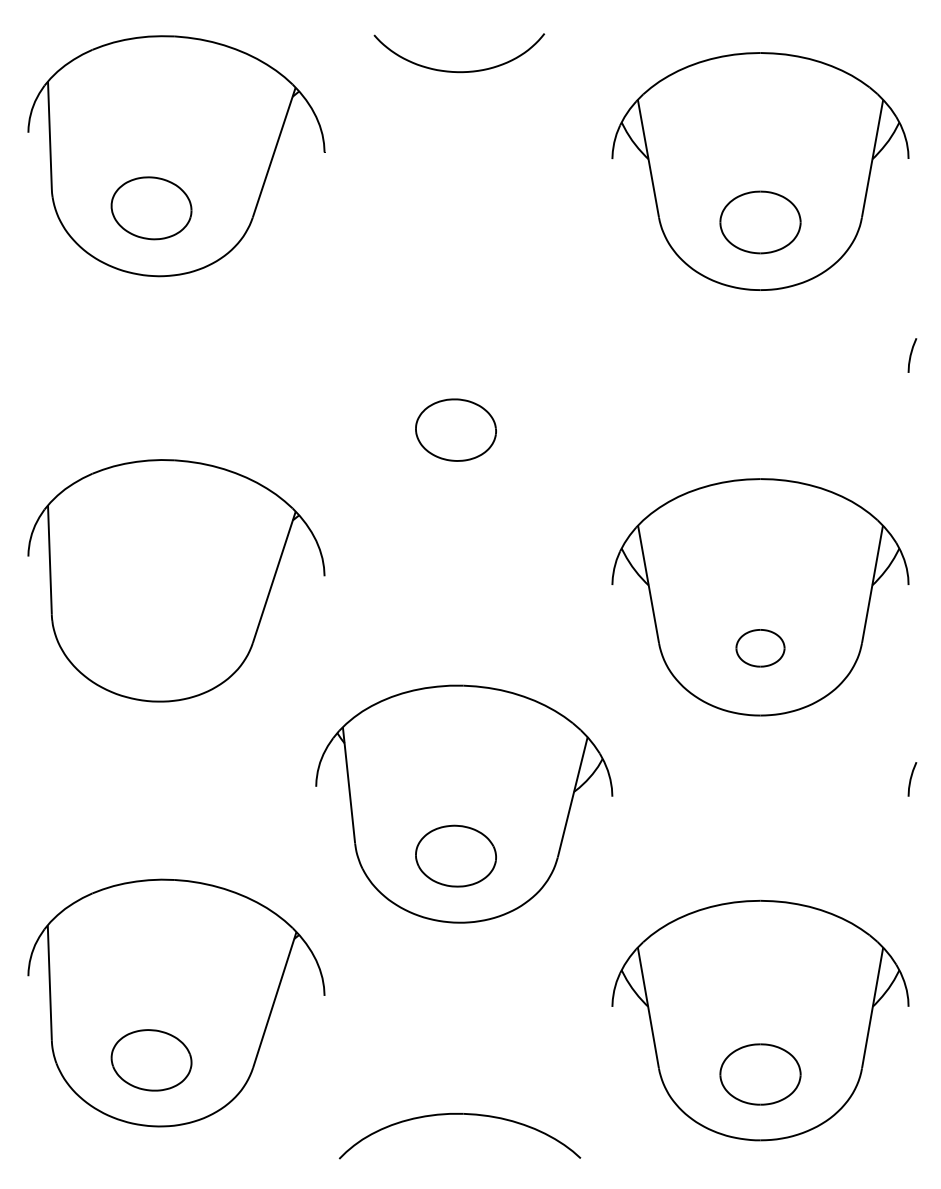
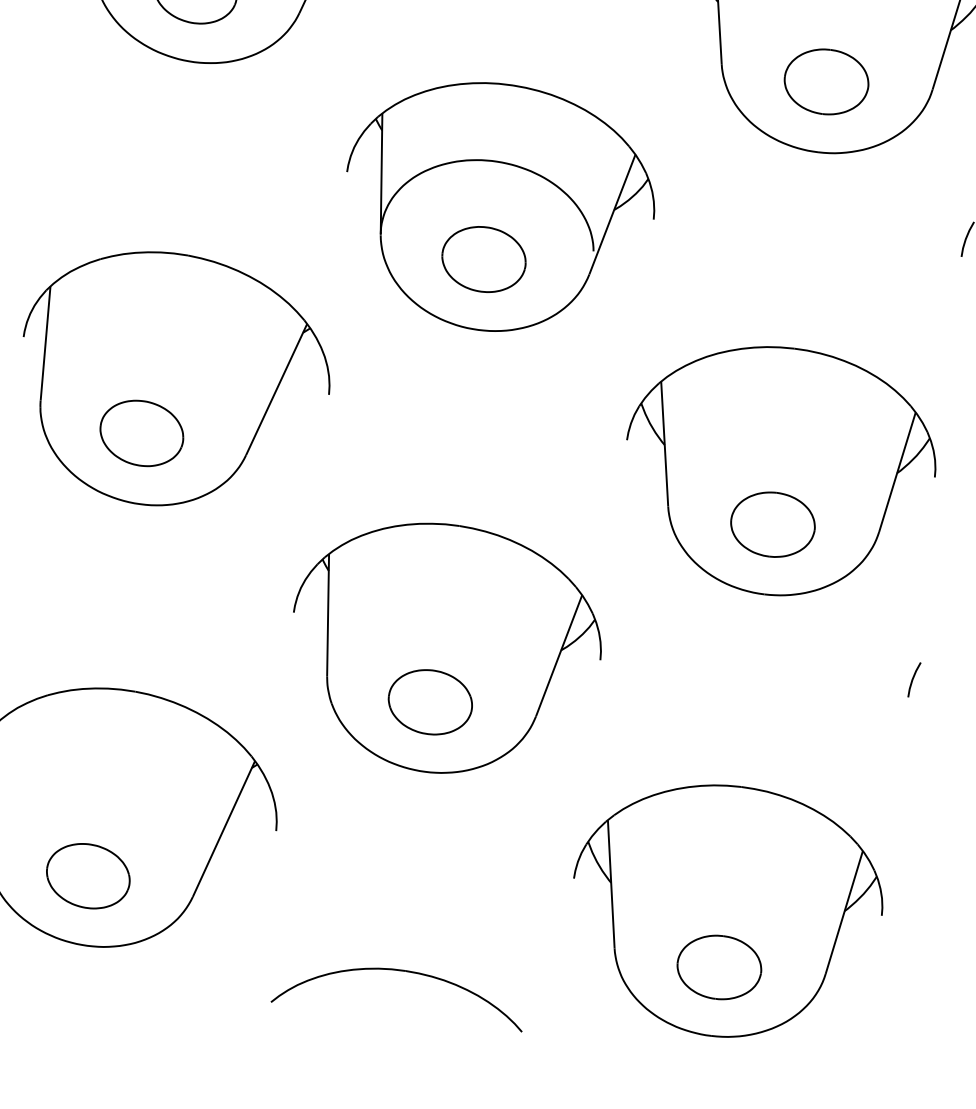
part: (464, 379) -> (499, 207), added
part: (151, 633) -> (141, 432), added
part: (760, 647) -> (773, 523), size x1.67

